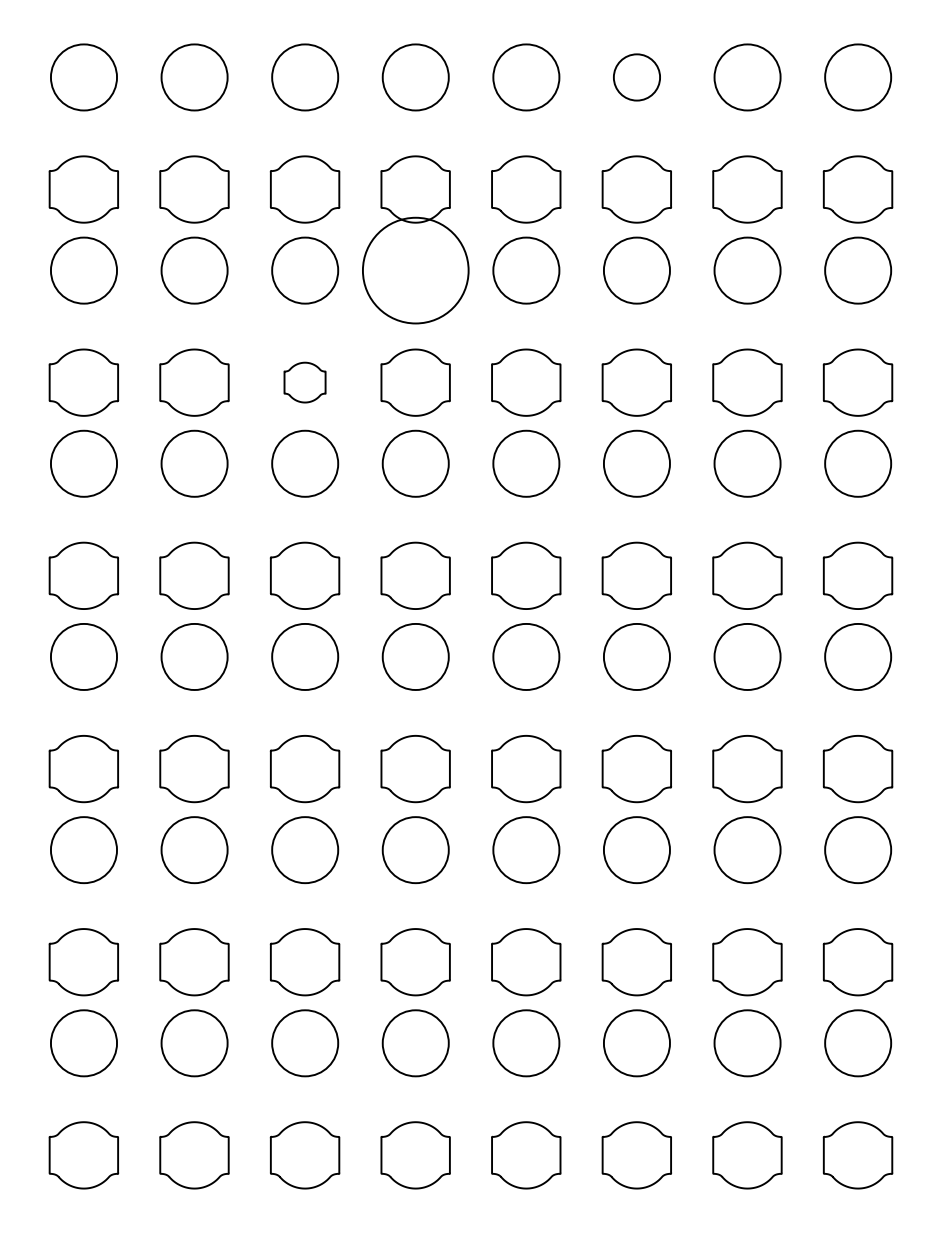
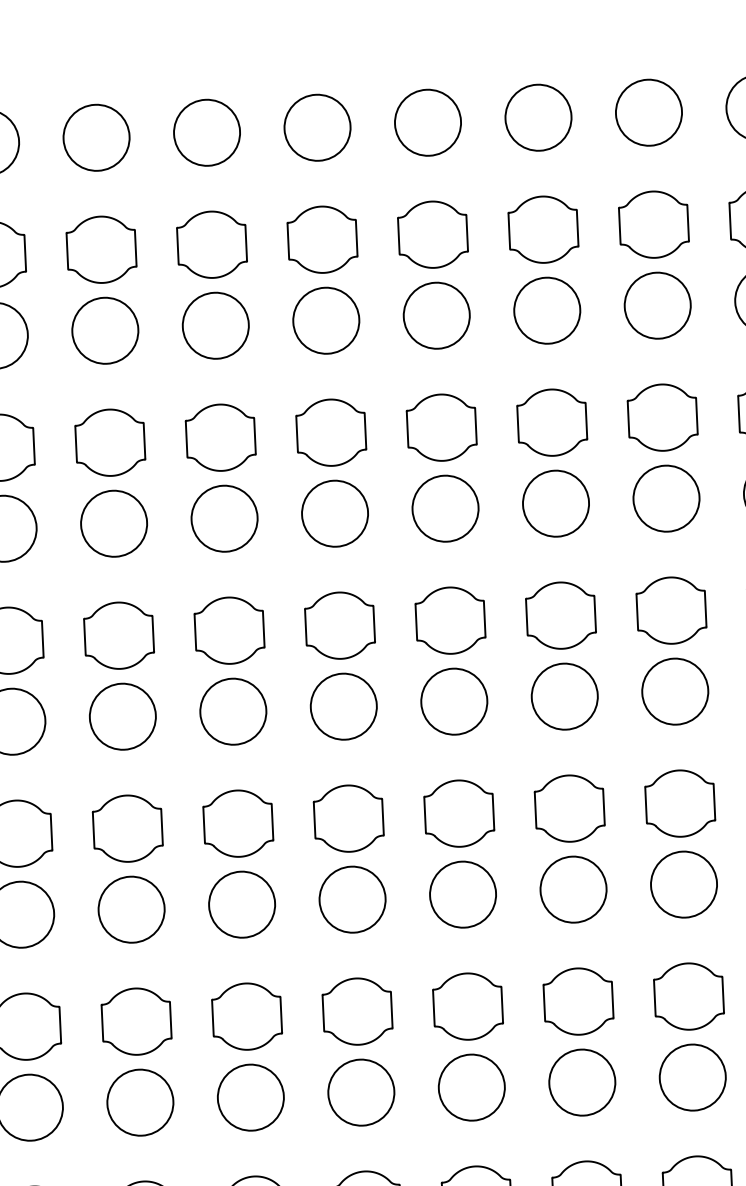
circle: (636, 77) -> (538, 117), size x1.43
circle: (415, 270) -> (326, 320), size x0.62
part: (304, 382) -> (220, 437), size x1.67

